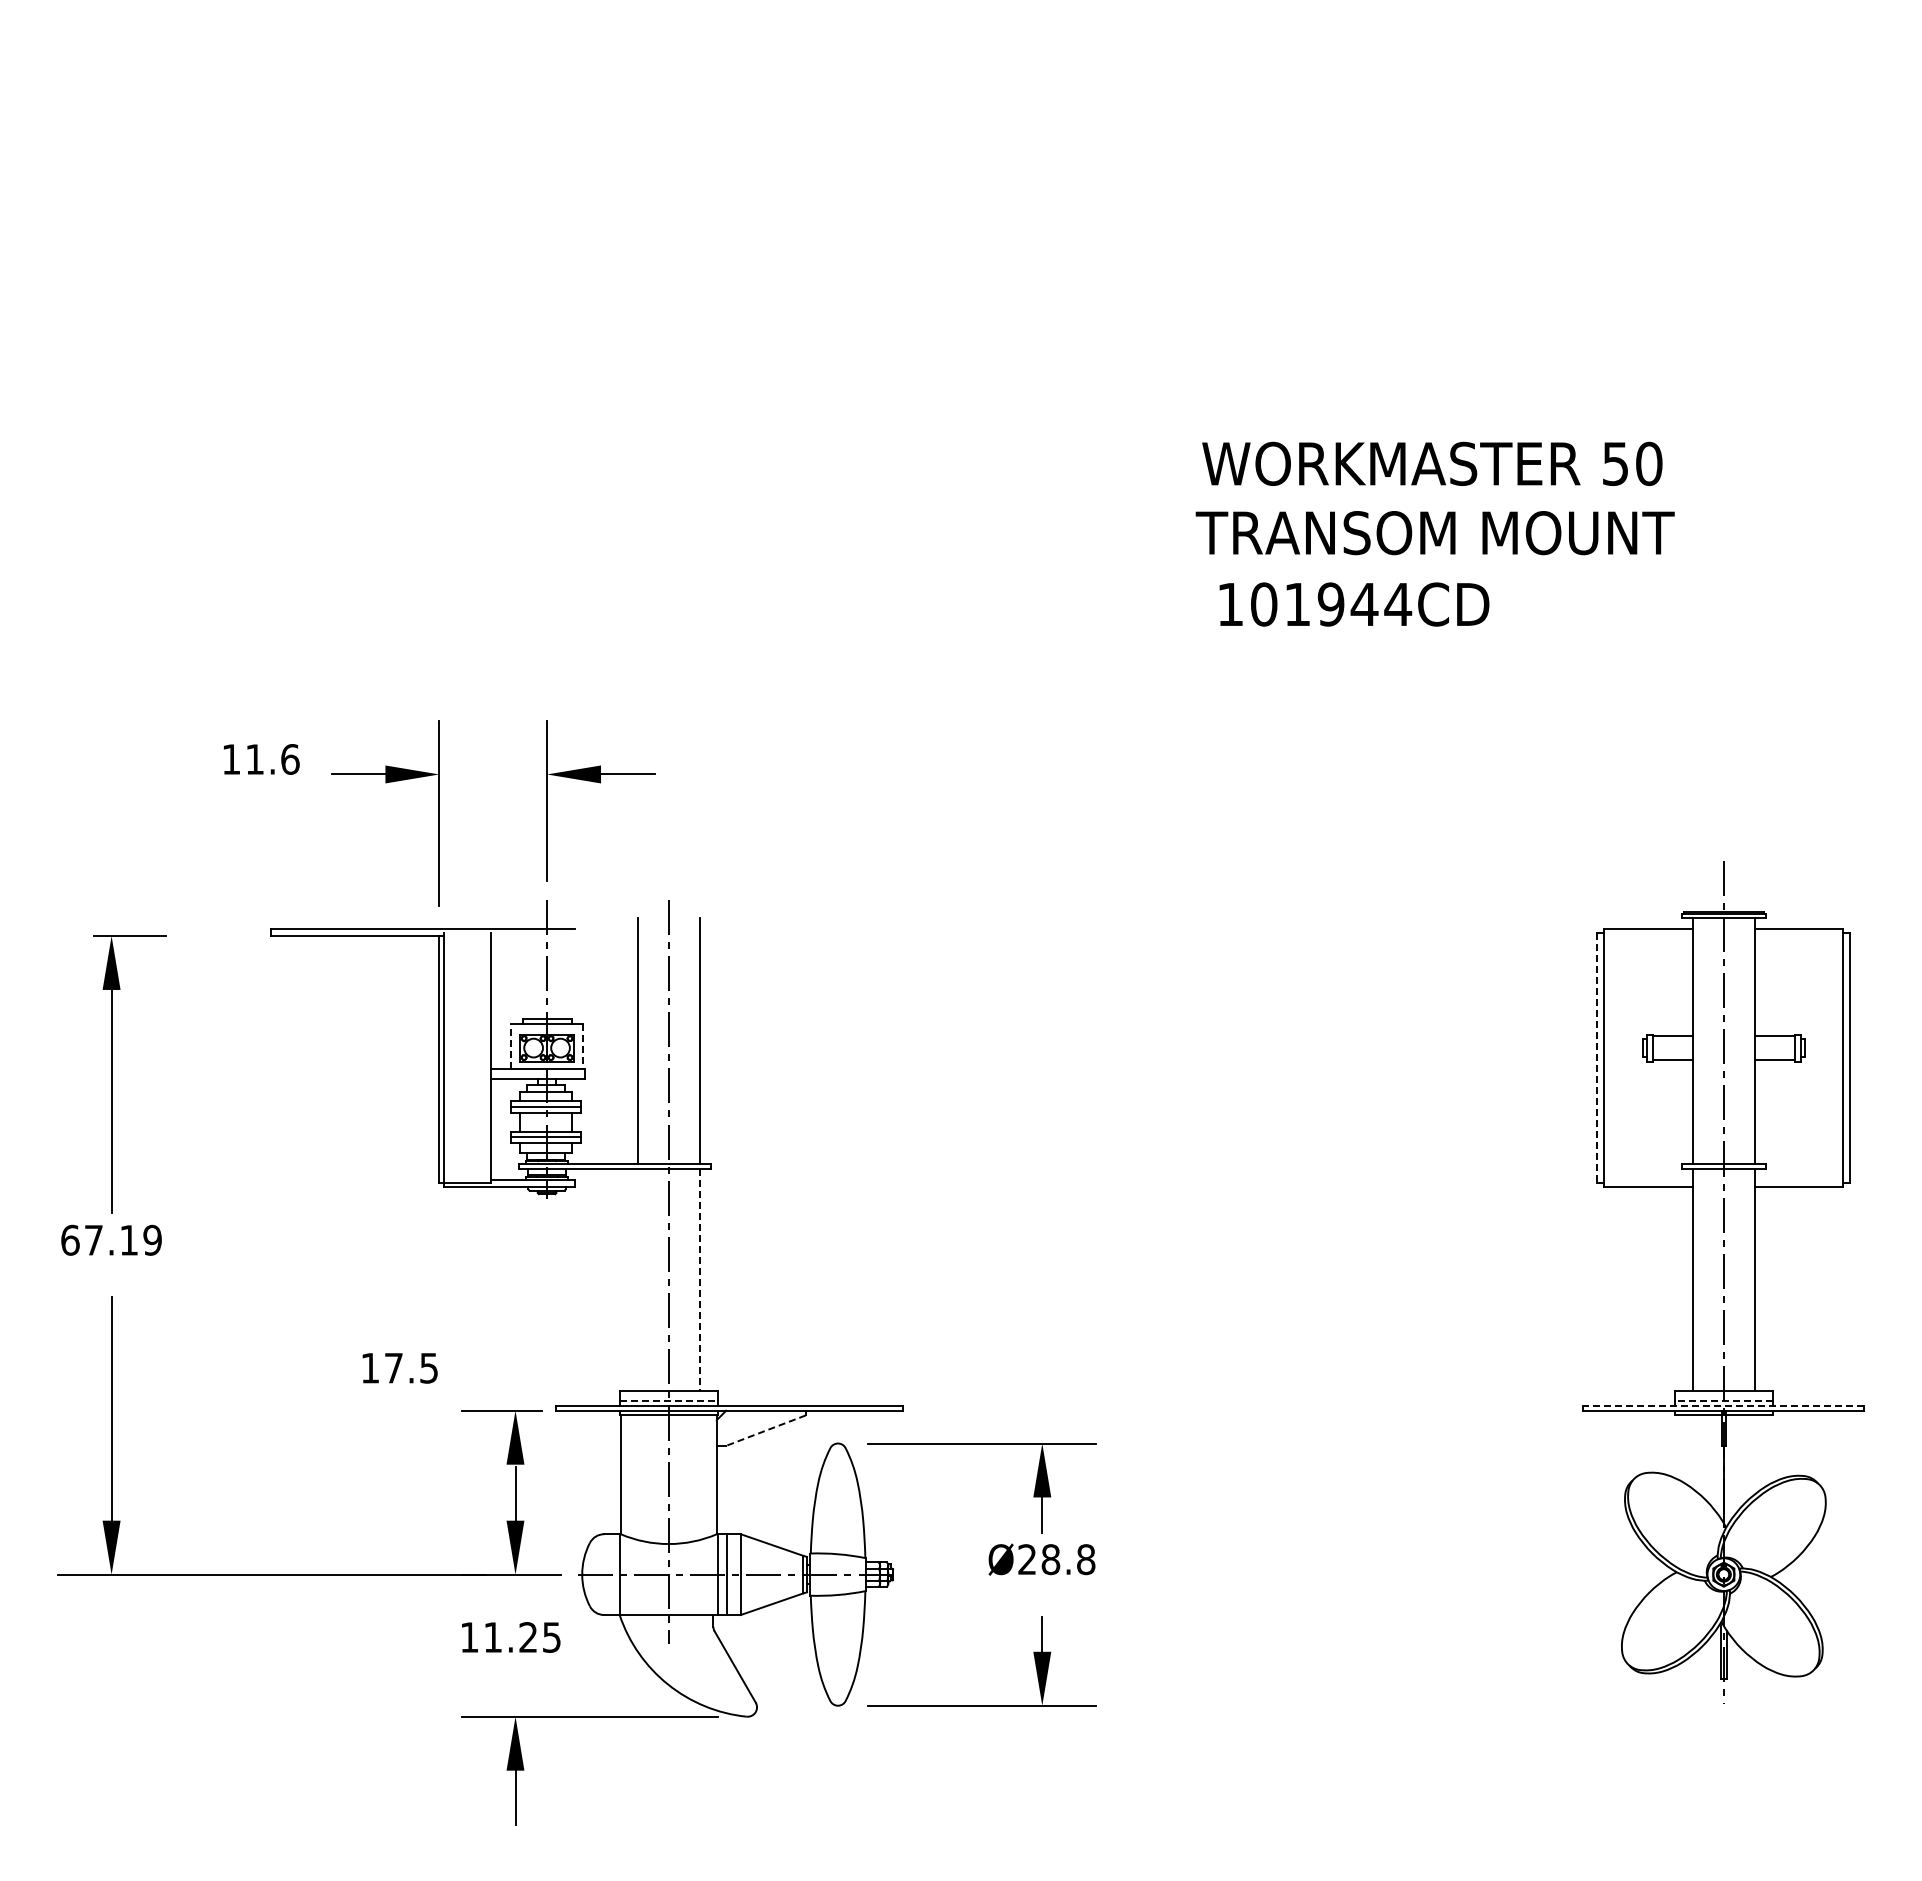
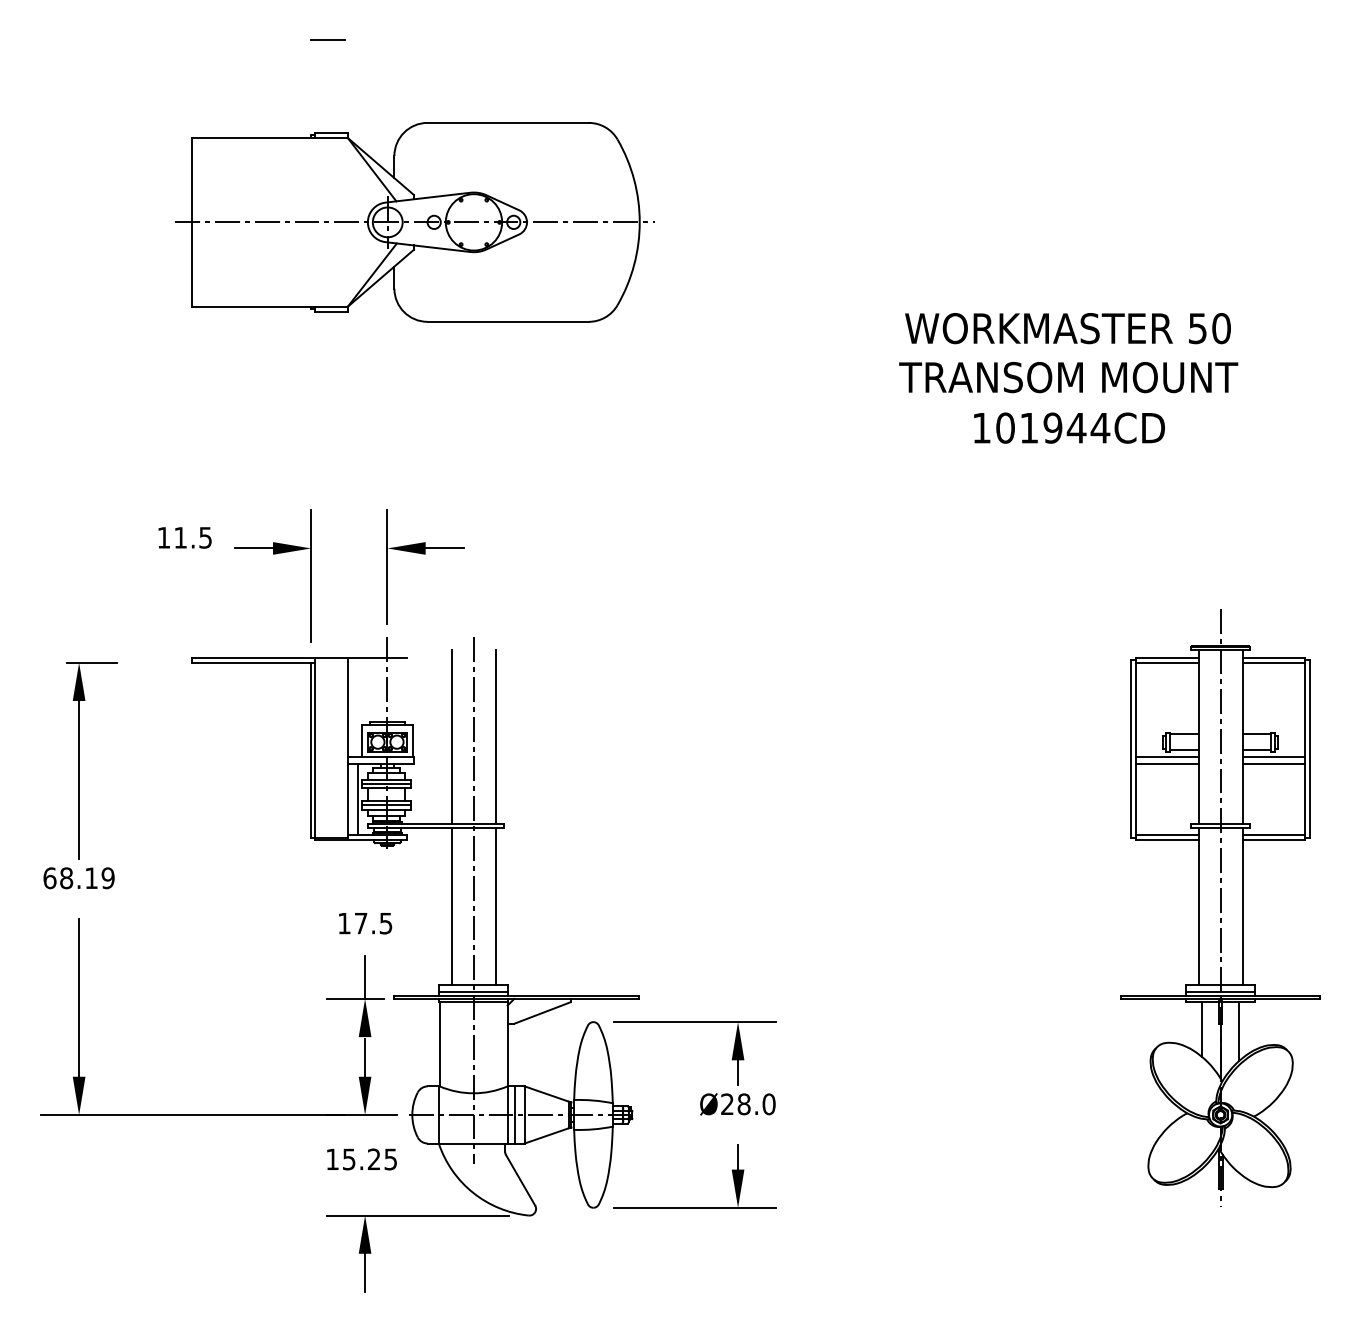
line: (462, 55) -> (327, 39), added
part: (585, 313) -> (414, 222), added
text: (1432, 463) -> (1068, 328), moved
text: (1434, 533) -> (1068, 377), moved
text: (1354, 604) -> (1069, 428), moved
text: (290, 759) -> (205, 537), 11.6 -> 11.5
line: (1648, 936) -> (1167, 663), added
line: (1798, 936) -> (1273, 663), added
line: (510, 1046) -> (361, 741), dashed -> solid
line: (583, 1046) -> (413, 741), dashed -> solid
line: (1597, 1058) -> (1131, 749), dashed -> solid
line: (1648, 1069) -> (1167, 757), added
line: (1798, 1069) -> (1273, 757), added
line: (1648, 1078) -> (1167, 763), added
line: (1798, 1078) -> (1273, 763), added
line: (504, 1128) -> (357, 799), added
line: (1648, 1179) -> (1167, 835), added
line: (1798, 1179) -> (1273, 835), added
text: (93, 1239) -> (66, 877), 67.19 -> 68.19
line: (637, 1279) -> (451, 906), added
line: (699, 1280) -> (495, 906), dashed -> solid
text: (399, 1368) -> (365, 923), moved
line: (515, 1380) -> (365, 977), added
line: (669, 1400) -> (474, 991), dashed -> solid
line: (1723, 1400) -> (1220, 991), dashed -> solid
line: (1723, 1406) -> (1220, 995), dashed -> solid
line: (766, 1430) -> (542, 1012), dashed -> solid
line: (1698, 1454) -> (1202, 1029), added
line: (1749, 1456) -> (1238, 1031), added
text: (1086, 1559) -> (769, 1104), Ø28.8 -> Ø28.0
text: (492, 1637) -> (348, 1159), 11.25 -> 15.25

